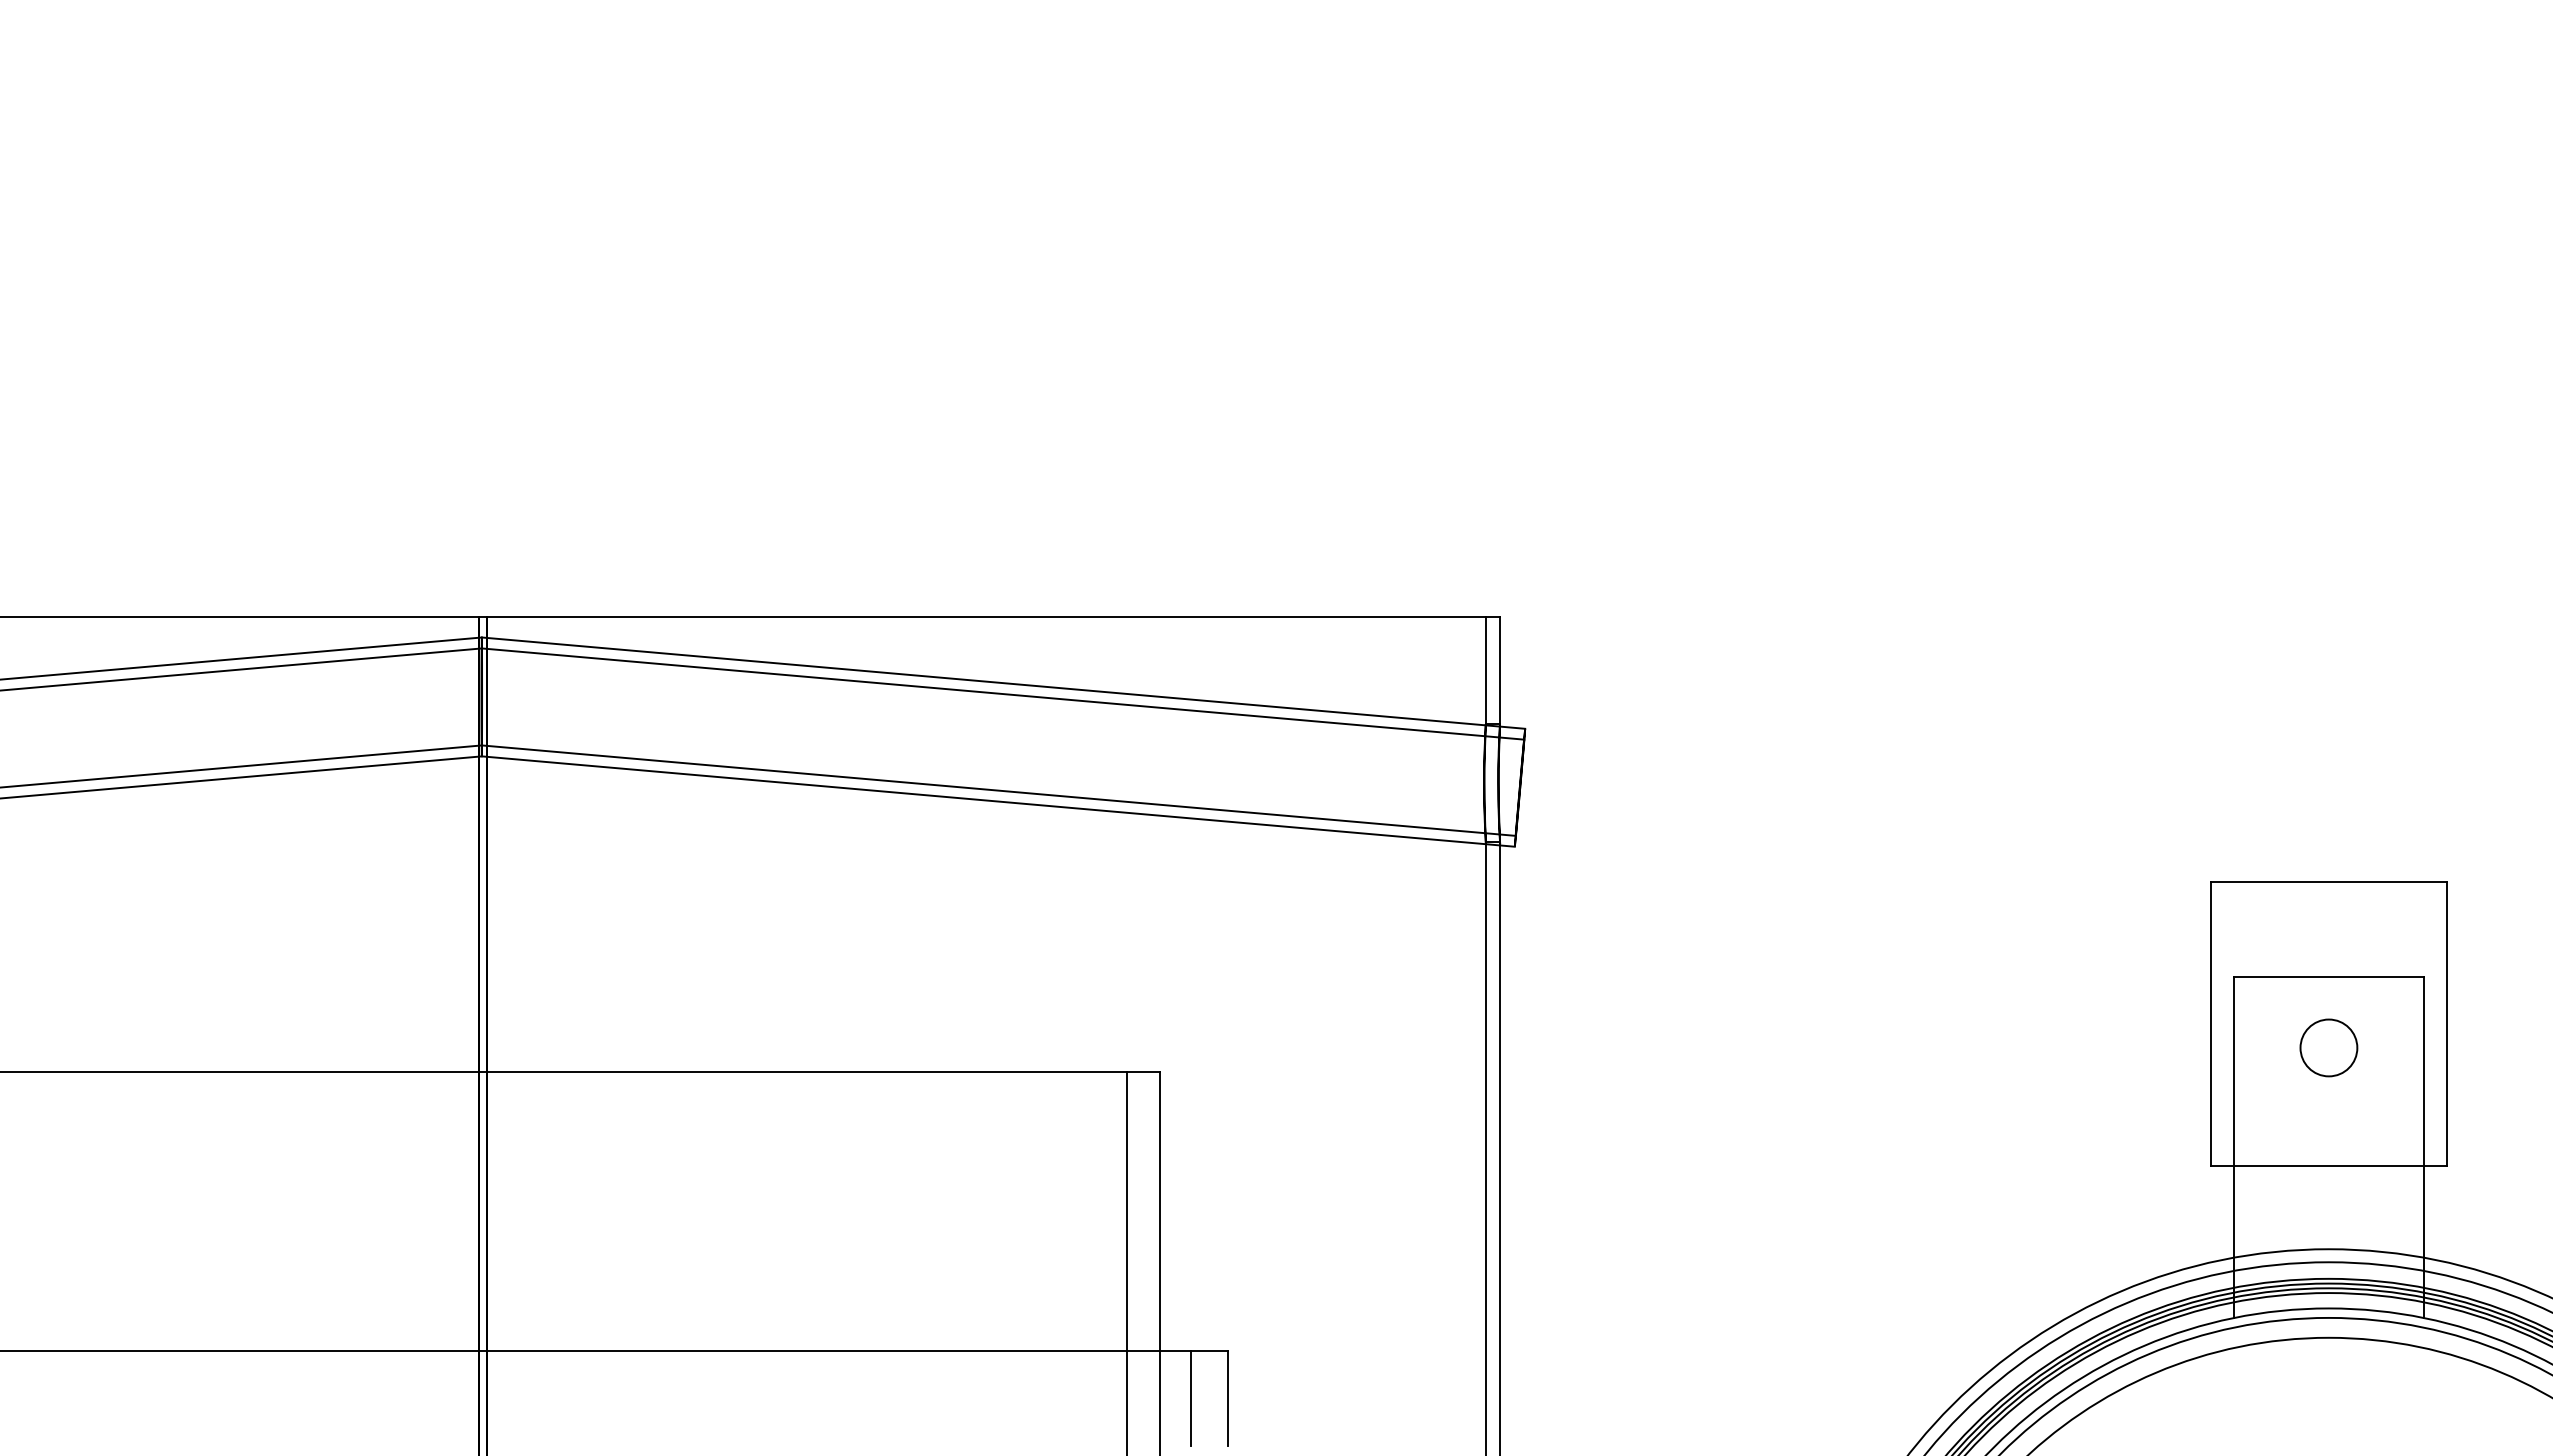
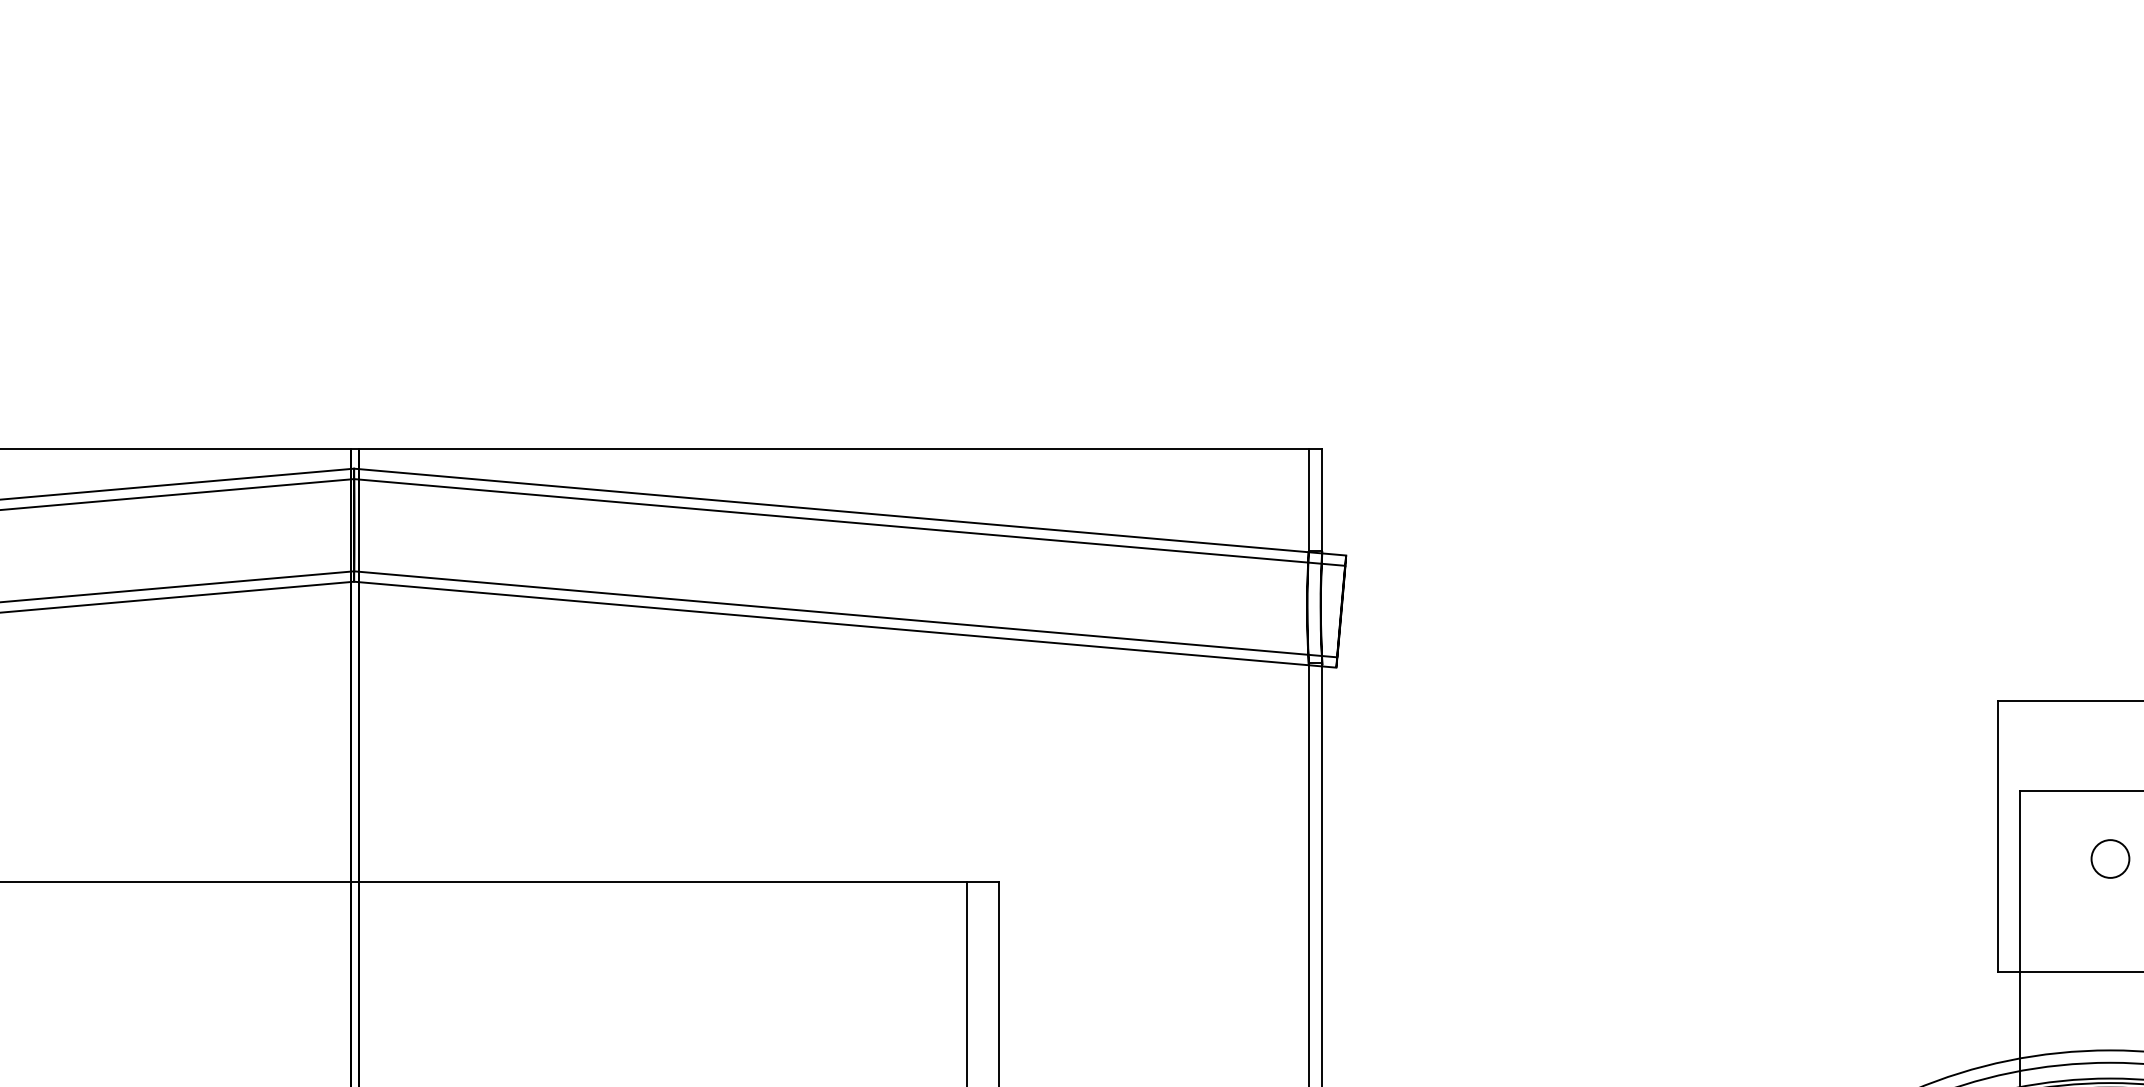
circle: (2328, 1047) -> (2110, 858), size x0.7

